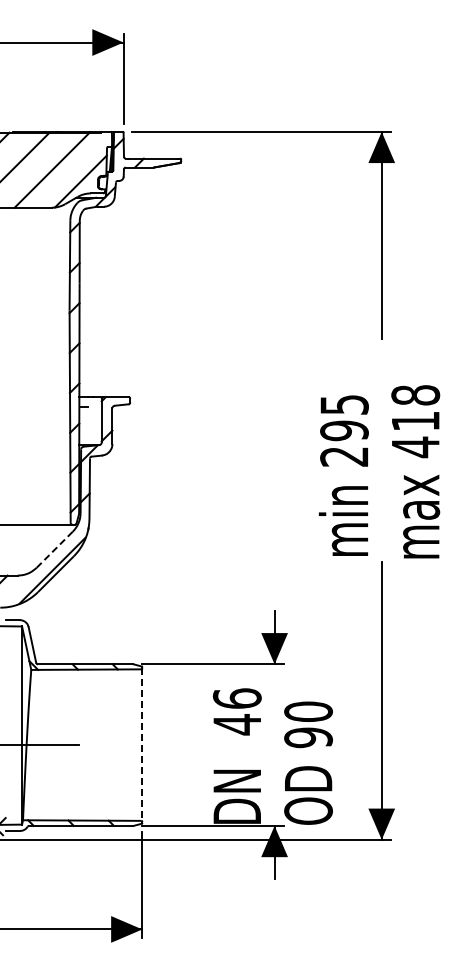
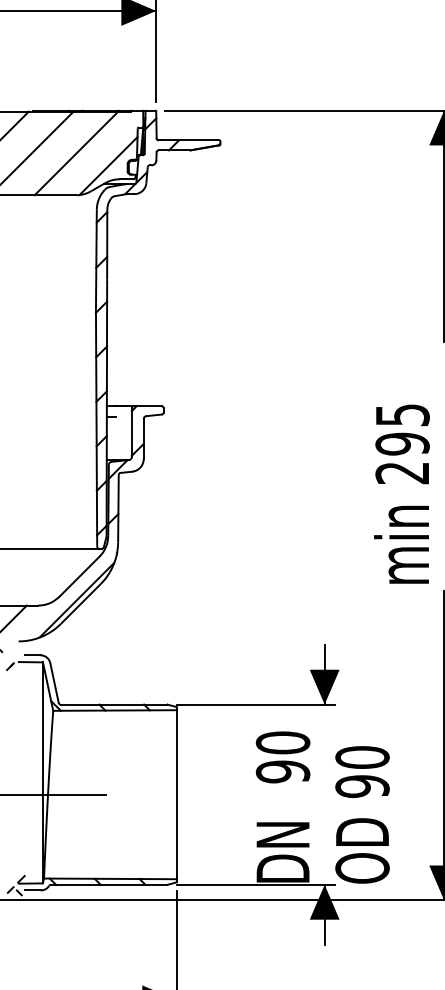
line: (54, 550) -> (79, 577), dashed -> solid
text: (236, 711) -> (282, 757), 46 -> 90
line: (142, 745) -> (177, 795), dashed -> solid

